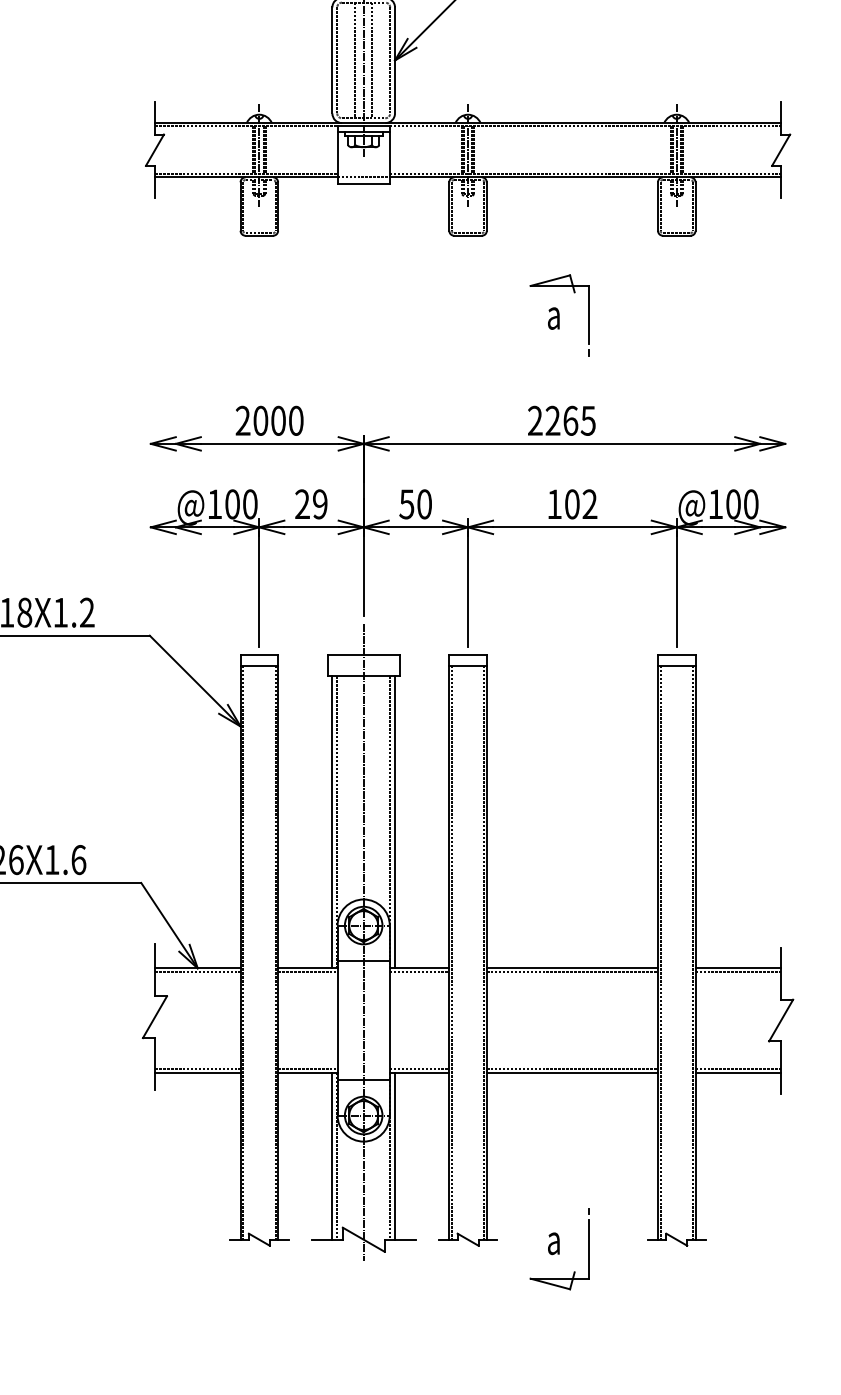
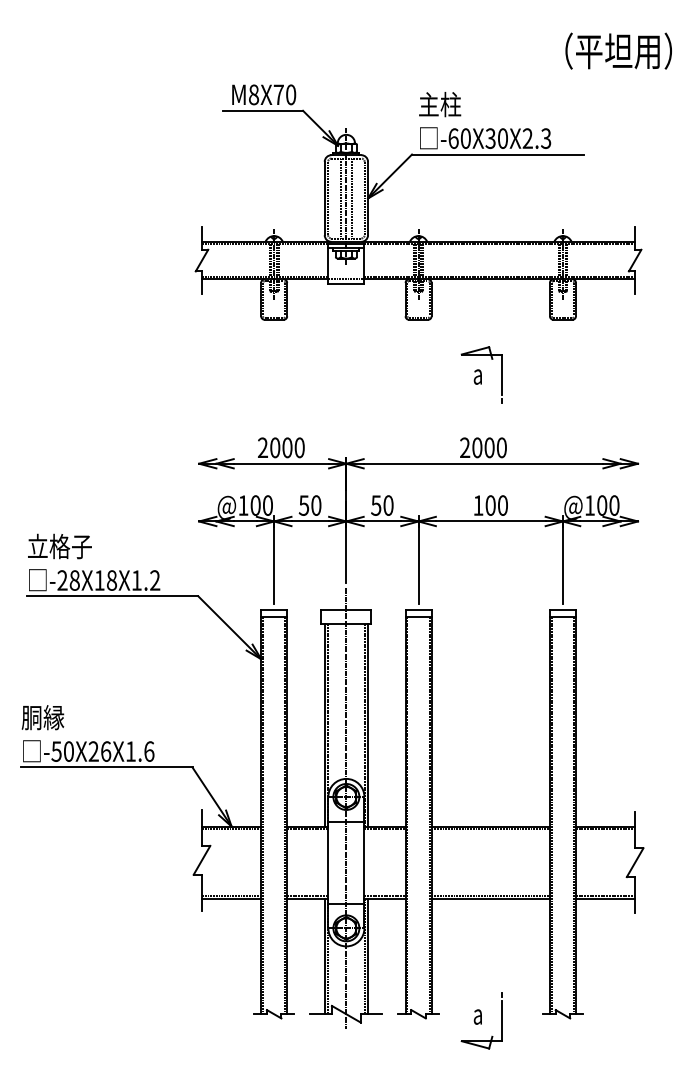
text: (570, 420) -> (489, 447), 2265 -> 2000
text: (310, 504) -> (309, 505), 29 -> 50
text: (589, 504) -> (502, 505), 102 -> 100

